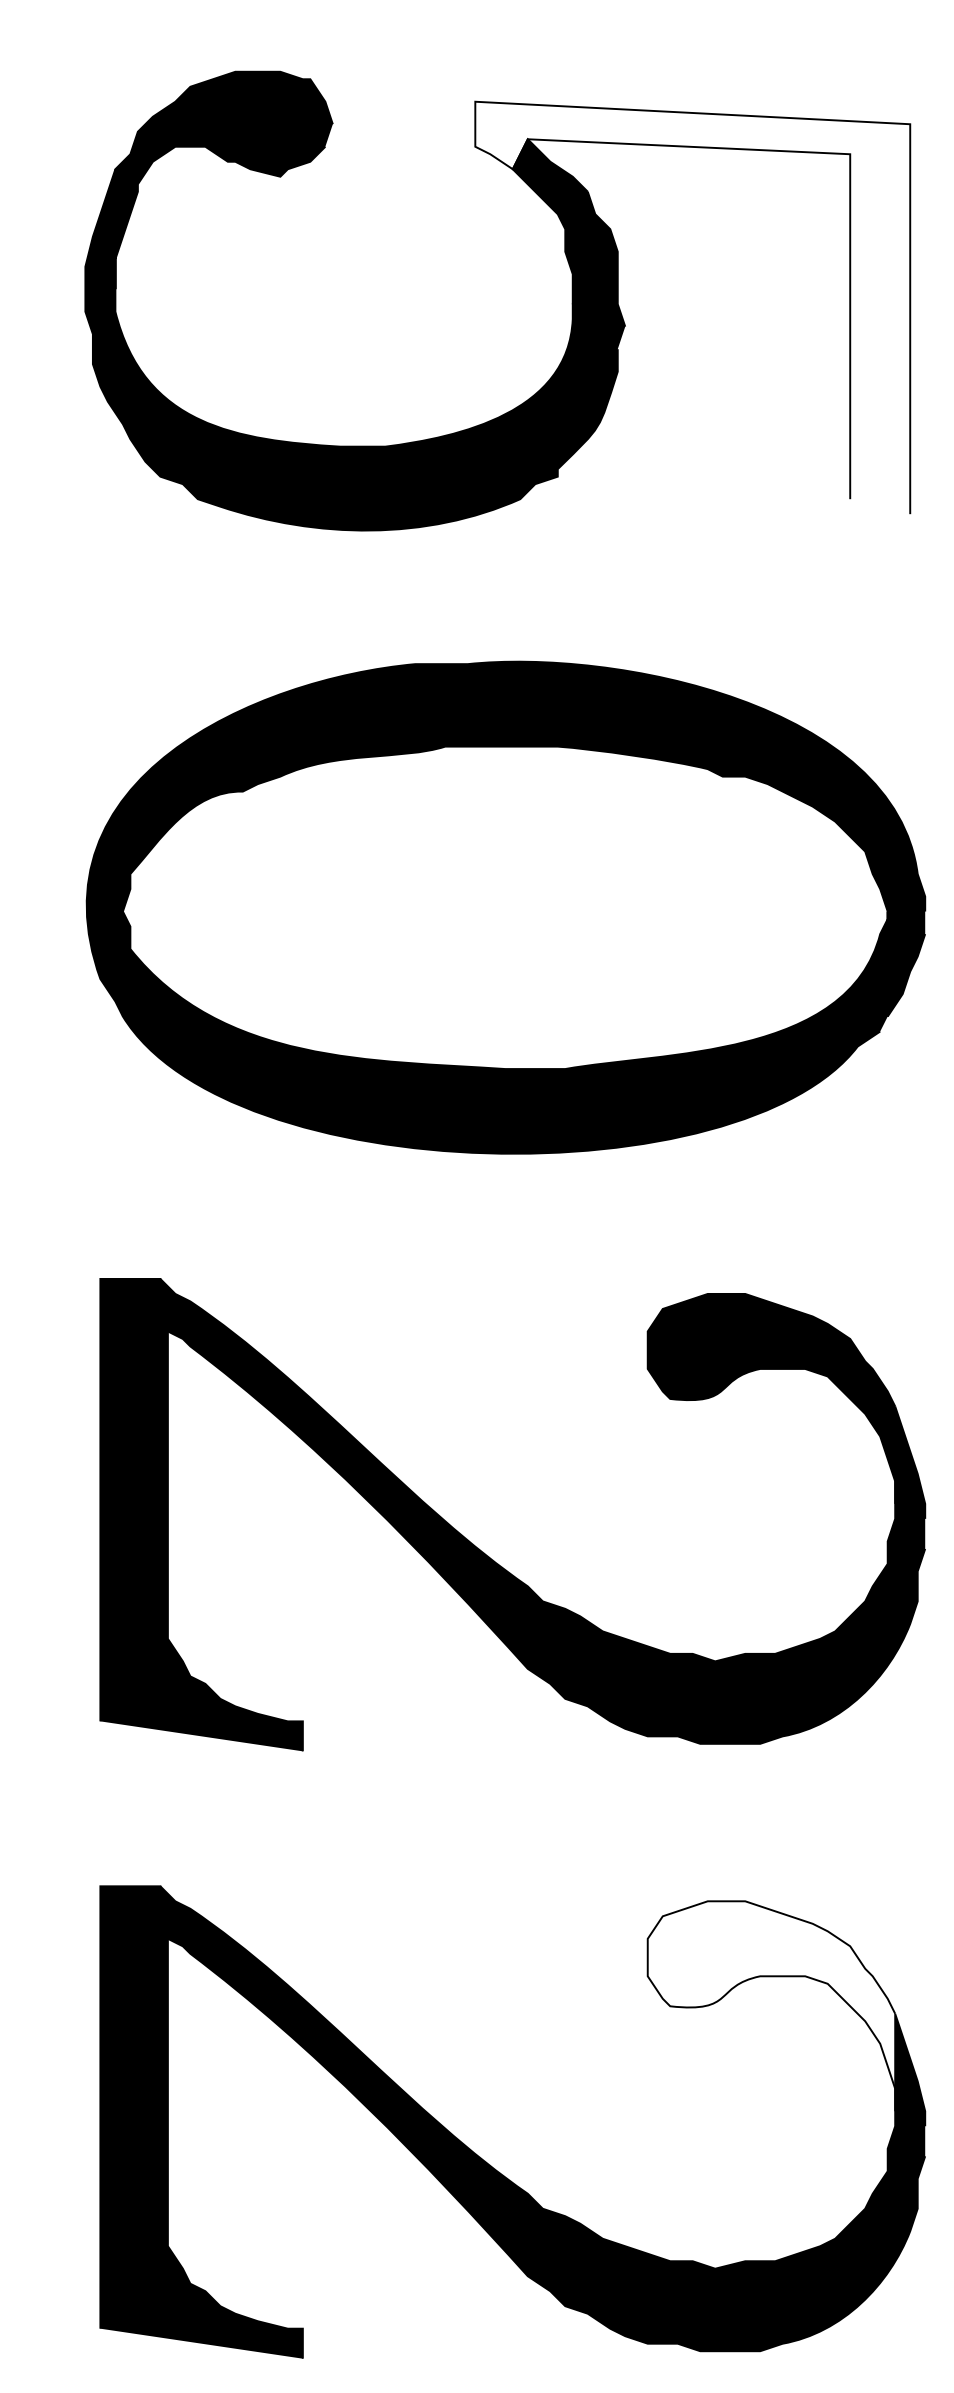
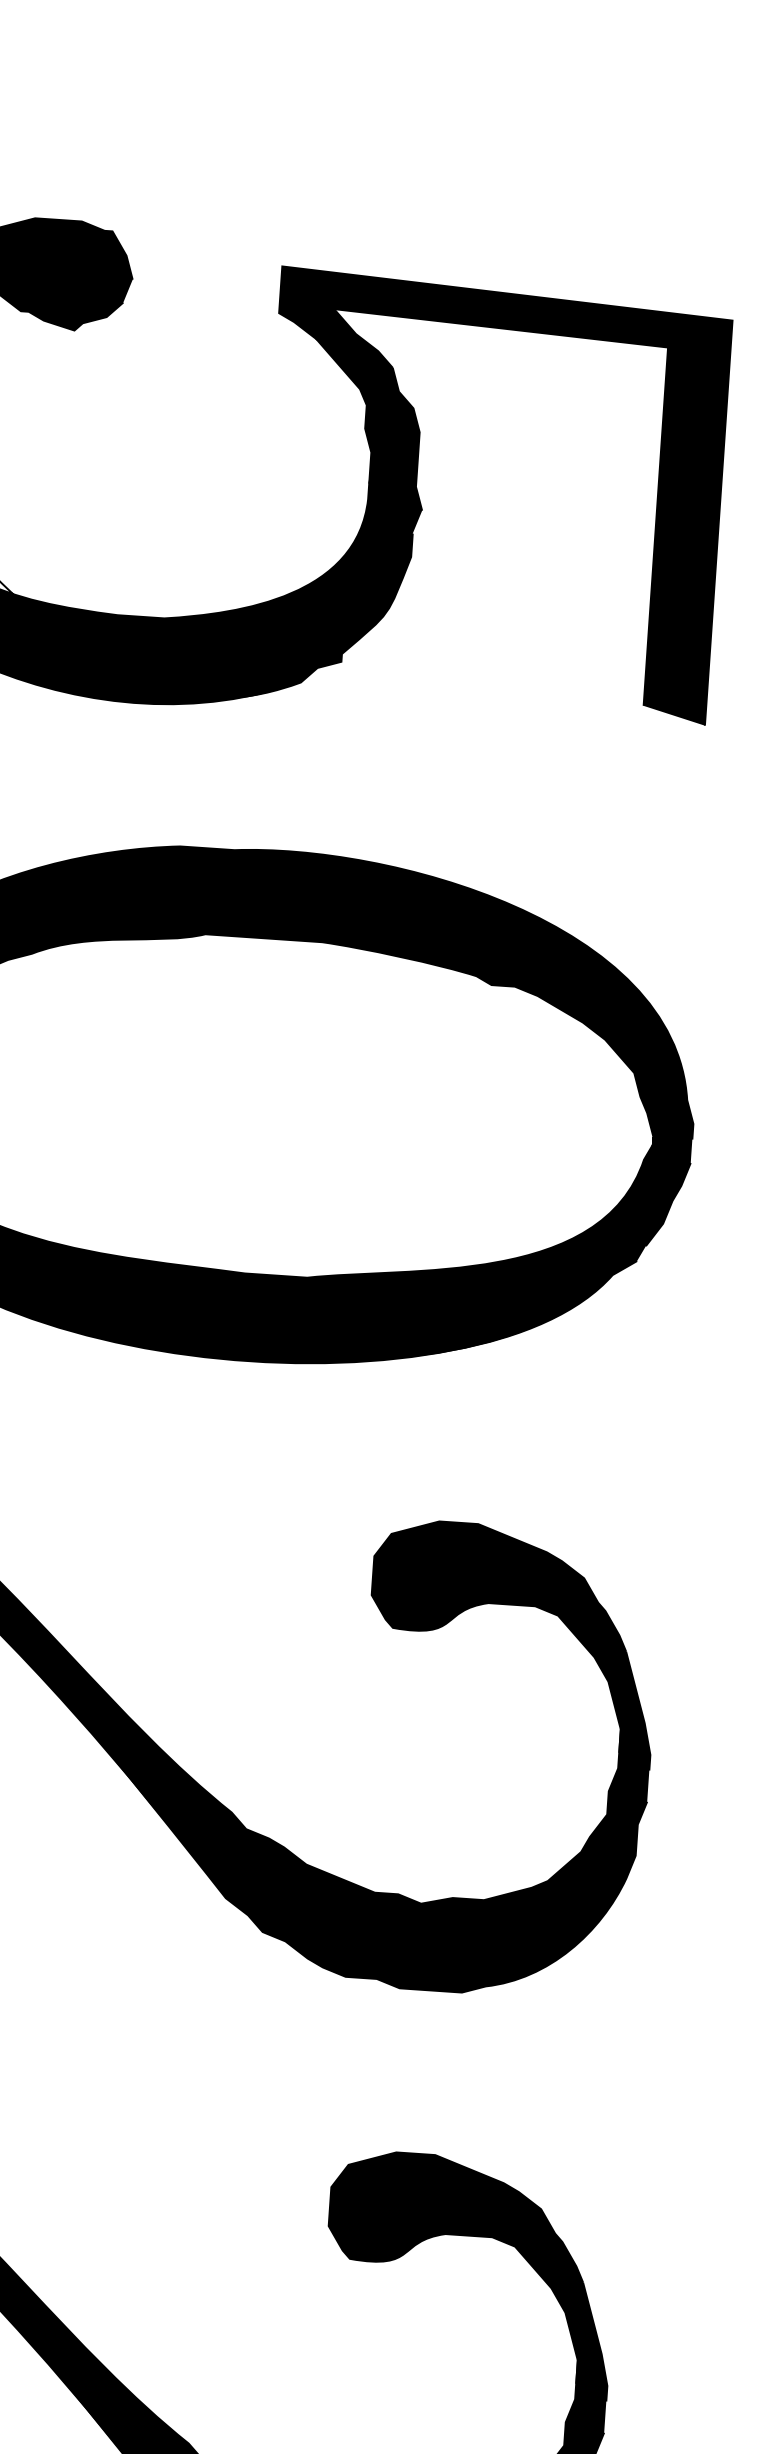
fill: (692, 307) -> (493, 495), added
fill: (771, 2006) -> (455, 2266), added

